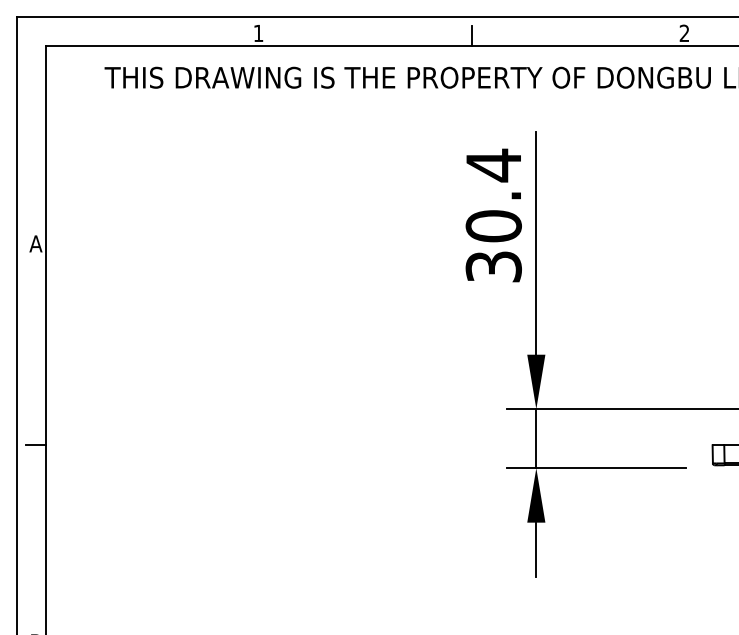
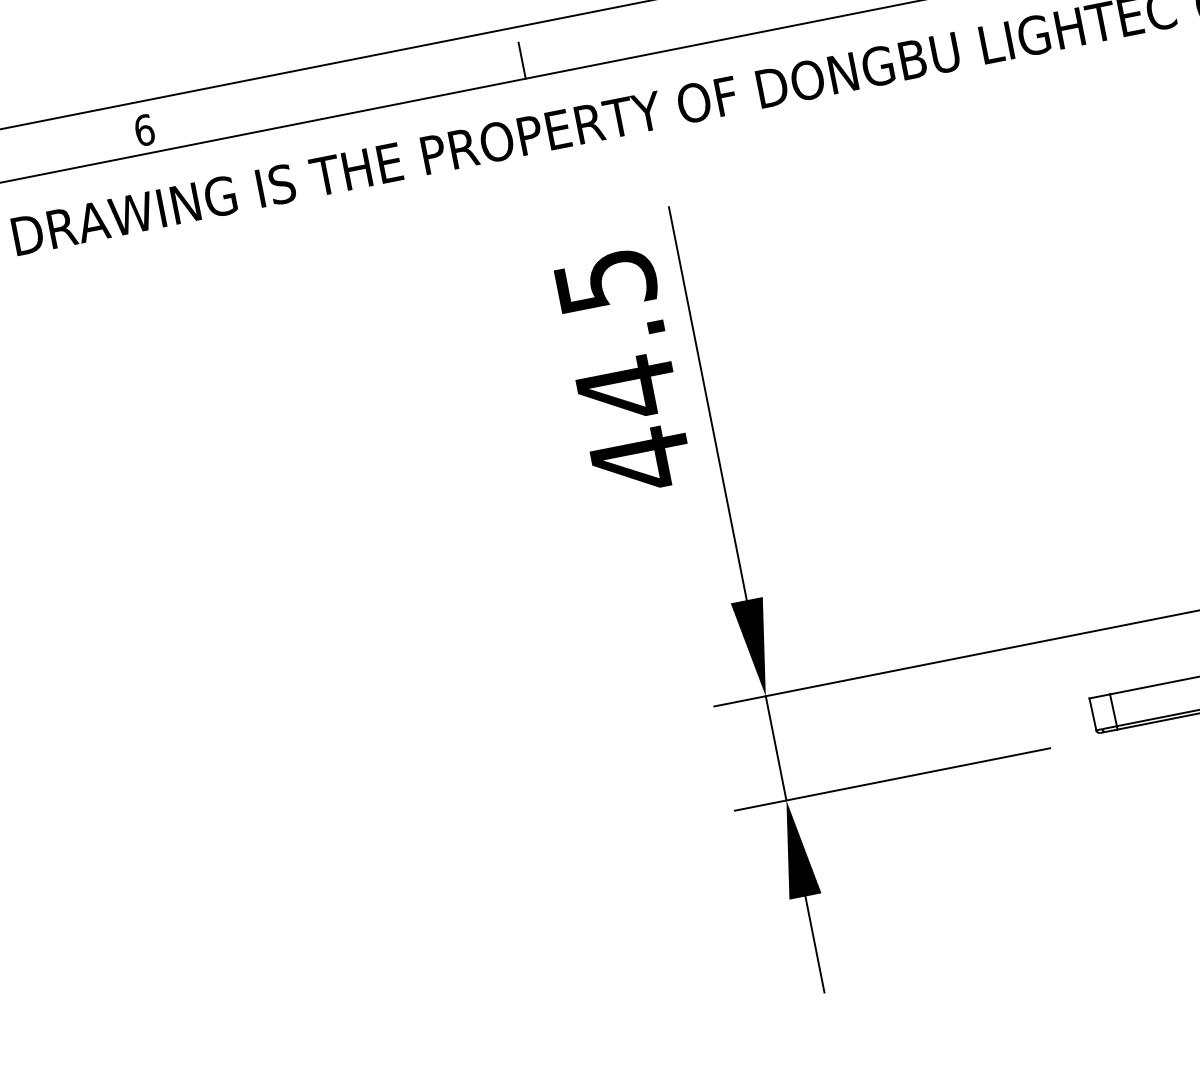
text: (258, 33) -> (144, 130), 1 -> 6
text: (493, 215) -> (622, 369), 30.4 -> 44.5

